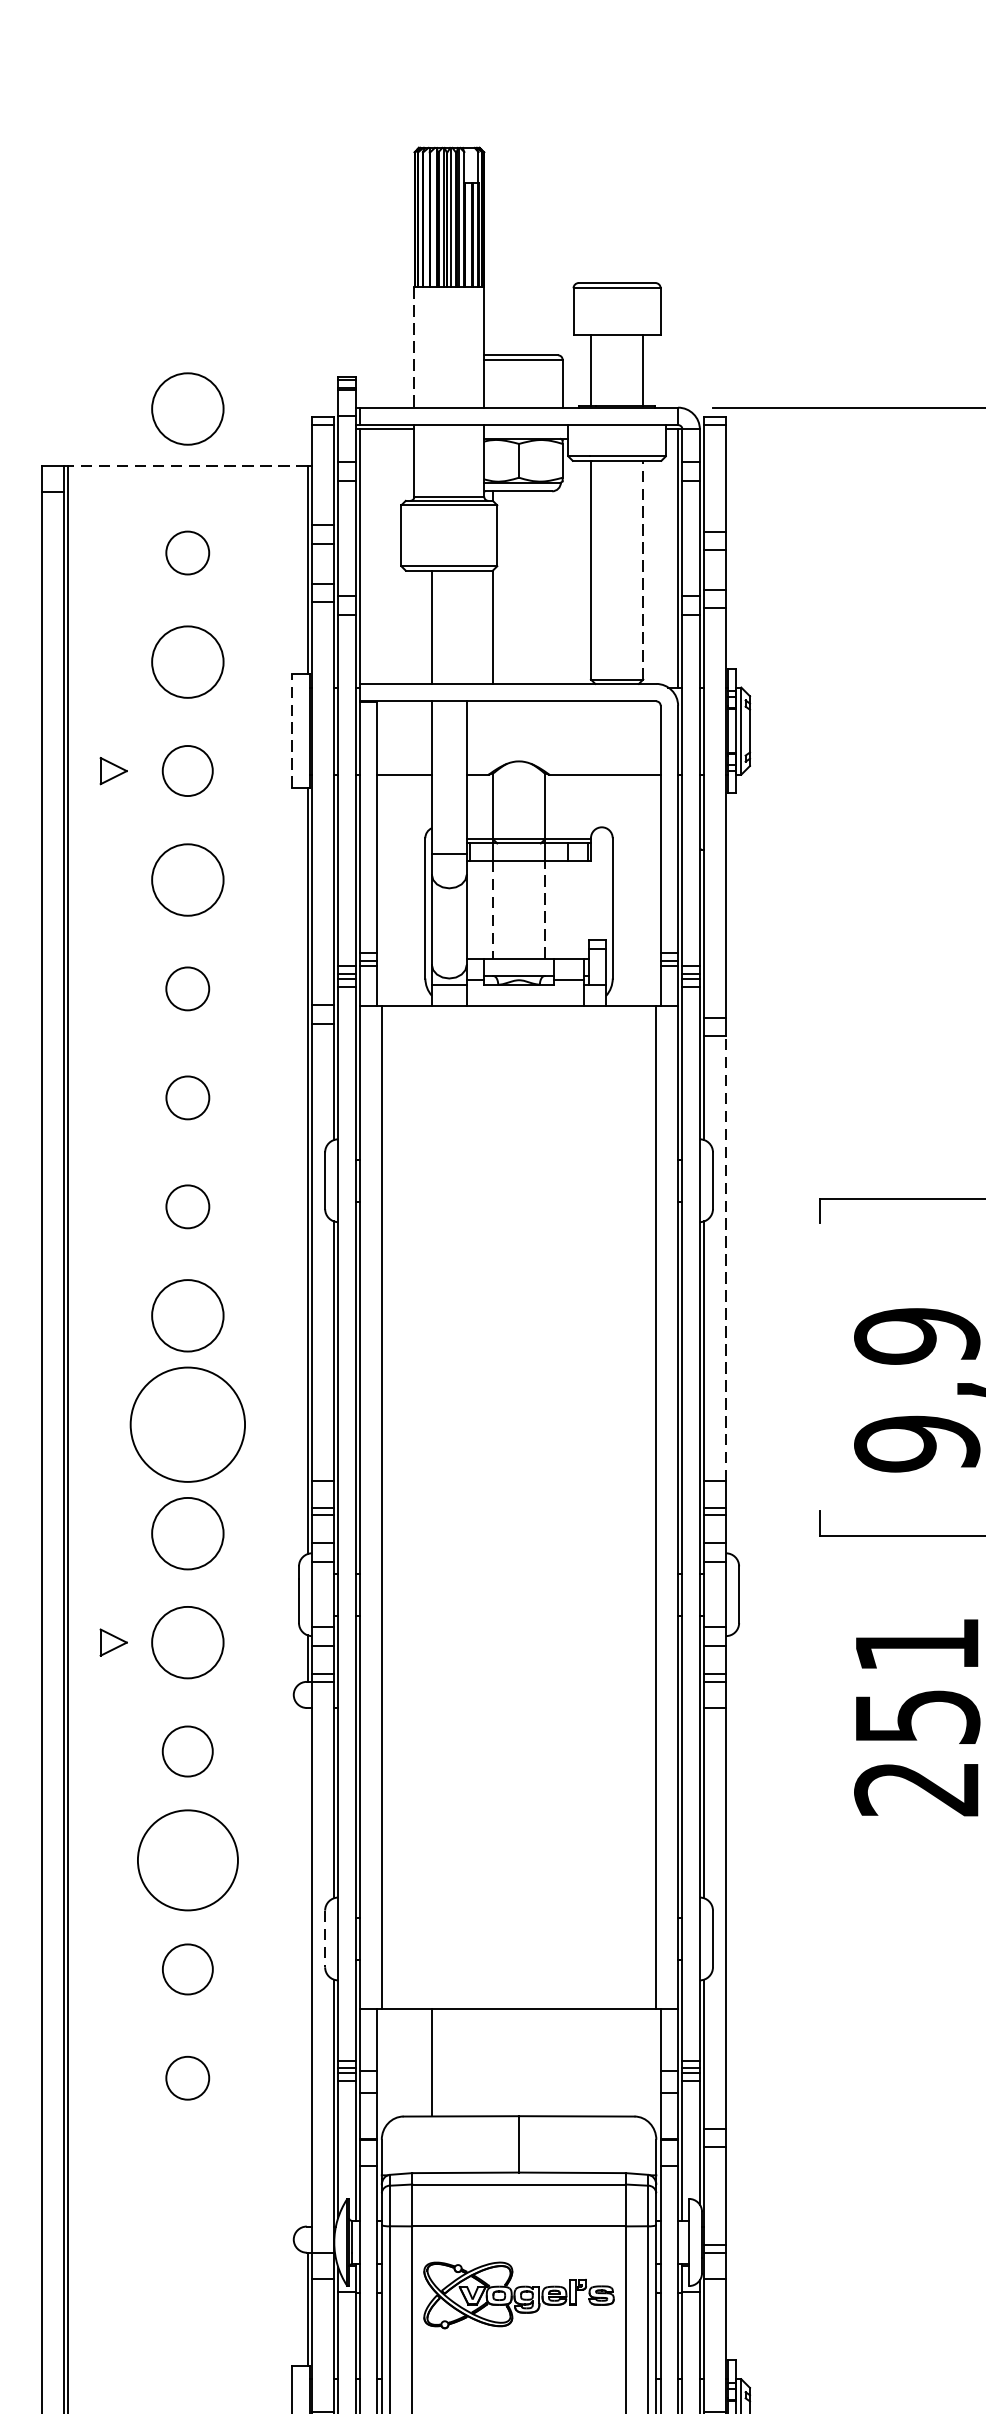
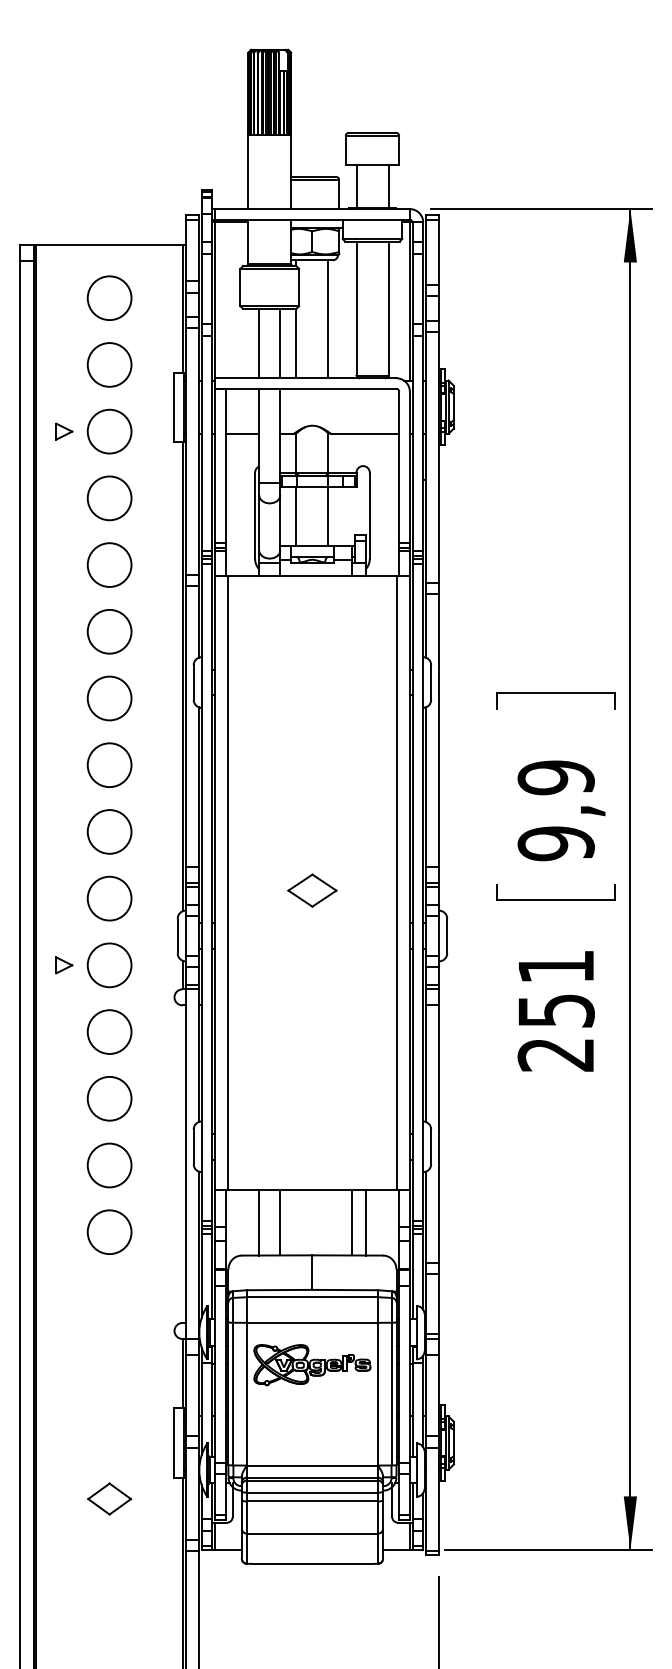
line: (414, 347) -> (248, 172), dashed -> solid
circle: (187, 408) -> (109, 209), removed
line: (187, 465) -> (109, 244), dashed -> solid
circle: (187, 552) -> (109, 297), size x1.67
line: (643, 569) -> (388, 308), dashed -> solid
line: (545, 587) -> (328, 319), added
line: (466, 627) -> (280, 343), added
line: (292, 731) -> (173, 407), dashed -> solid
circle: (187, 770) -> (109, 431), size x1.43
line: (493, 909) -> (296, 516), dashed -> solid
line: (545, 909) -> (328, 516), dashed -> solid
circle: (187, 988) -> (109, 564), size x1.67
circle: (187, 1097) -> (109, 631), size x1.67
circle: (187, 1206) -> (109, 698), size x1.67
line: (726, 1257) -> (439, 729), dashed -> solid
circle: (187, 1424) -> (109, 831), size x0.62
part: (519, 1520) -> (312, 890), added
circle: (187, 1750) -> (109, 1031), size x1.43
circle: (187, 1860) -> (109, 1098), size x0.71
line: (324, 1940) -> (193, 1147), dashed -> solid
circle: (187, 1969) -> (109, 1165), size x1.43
line: (466, 2062) -> (280, 1222), added
line: (584, 2062) -> (352, 1222), added
line: (605, 2062) -> (365, 1222), added
circle: (187, 2077) -> (109, 1231), size x1.67

